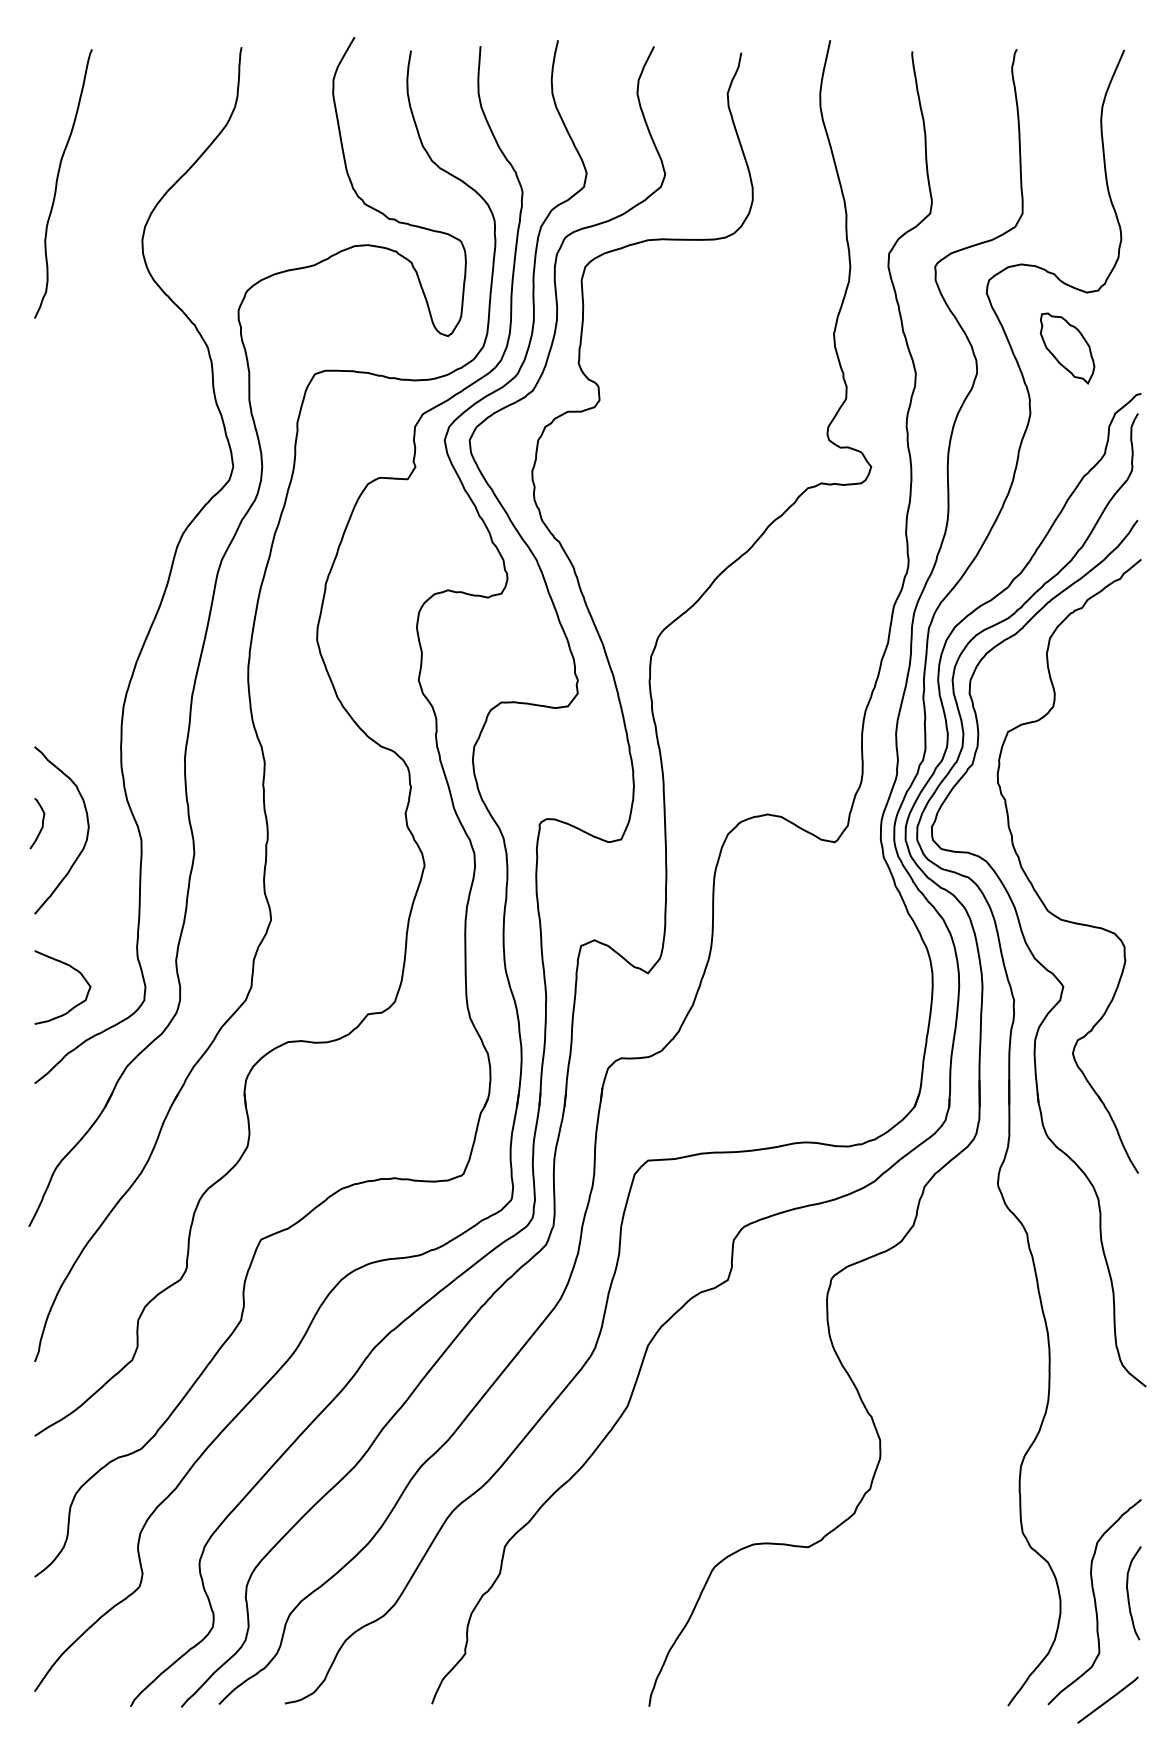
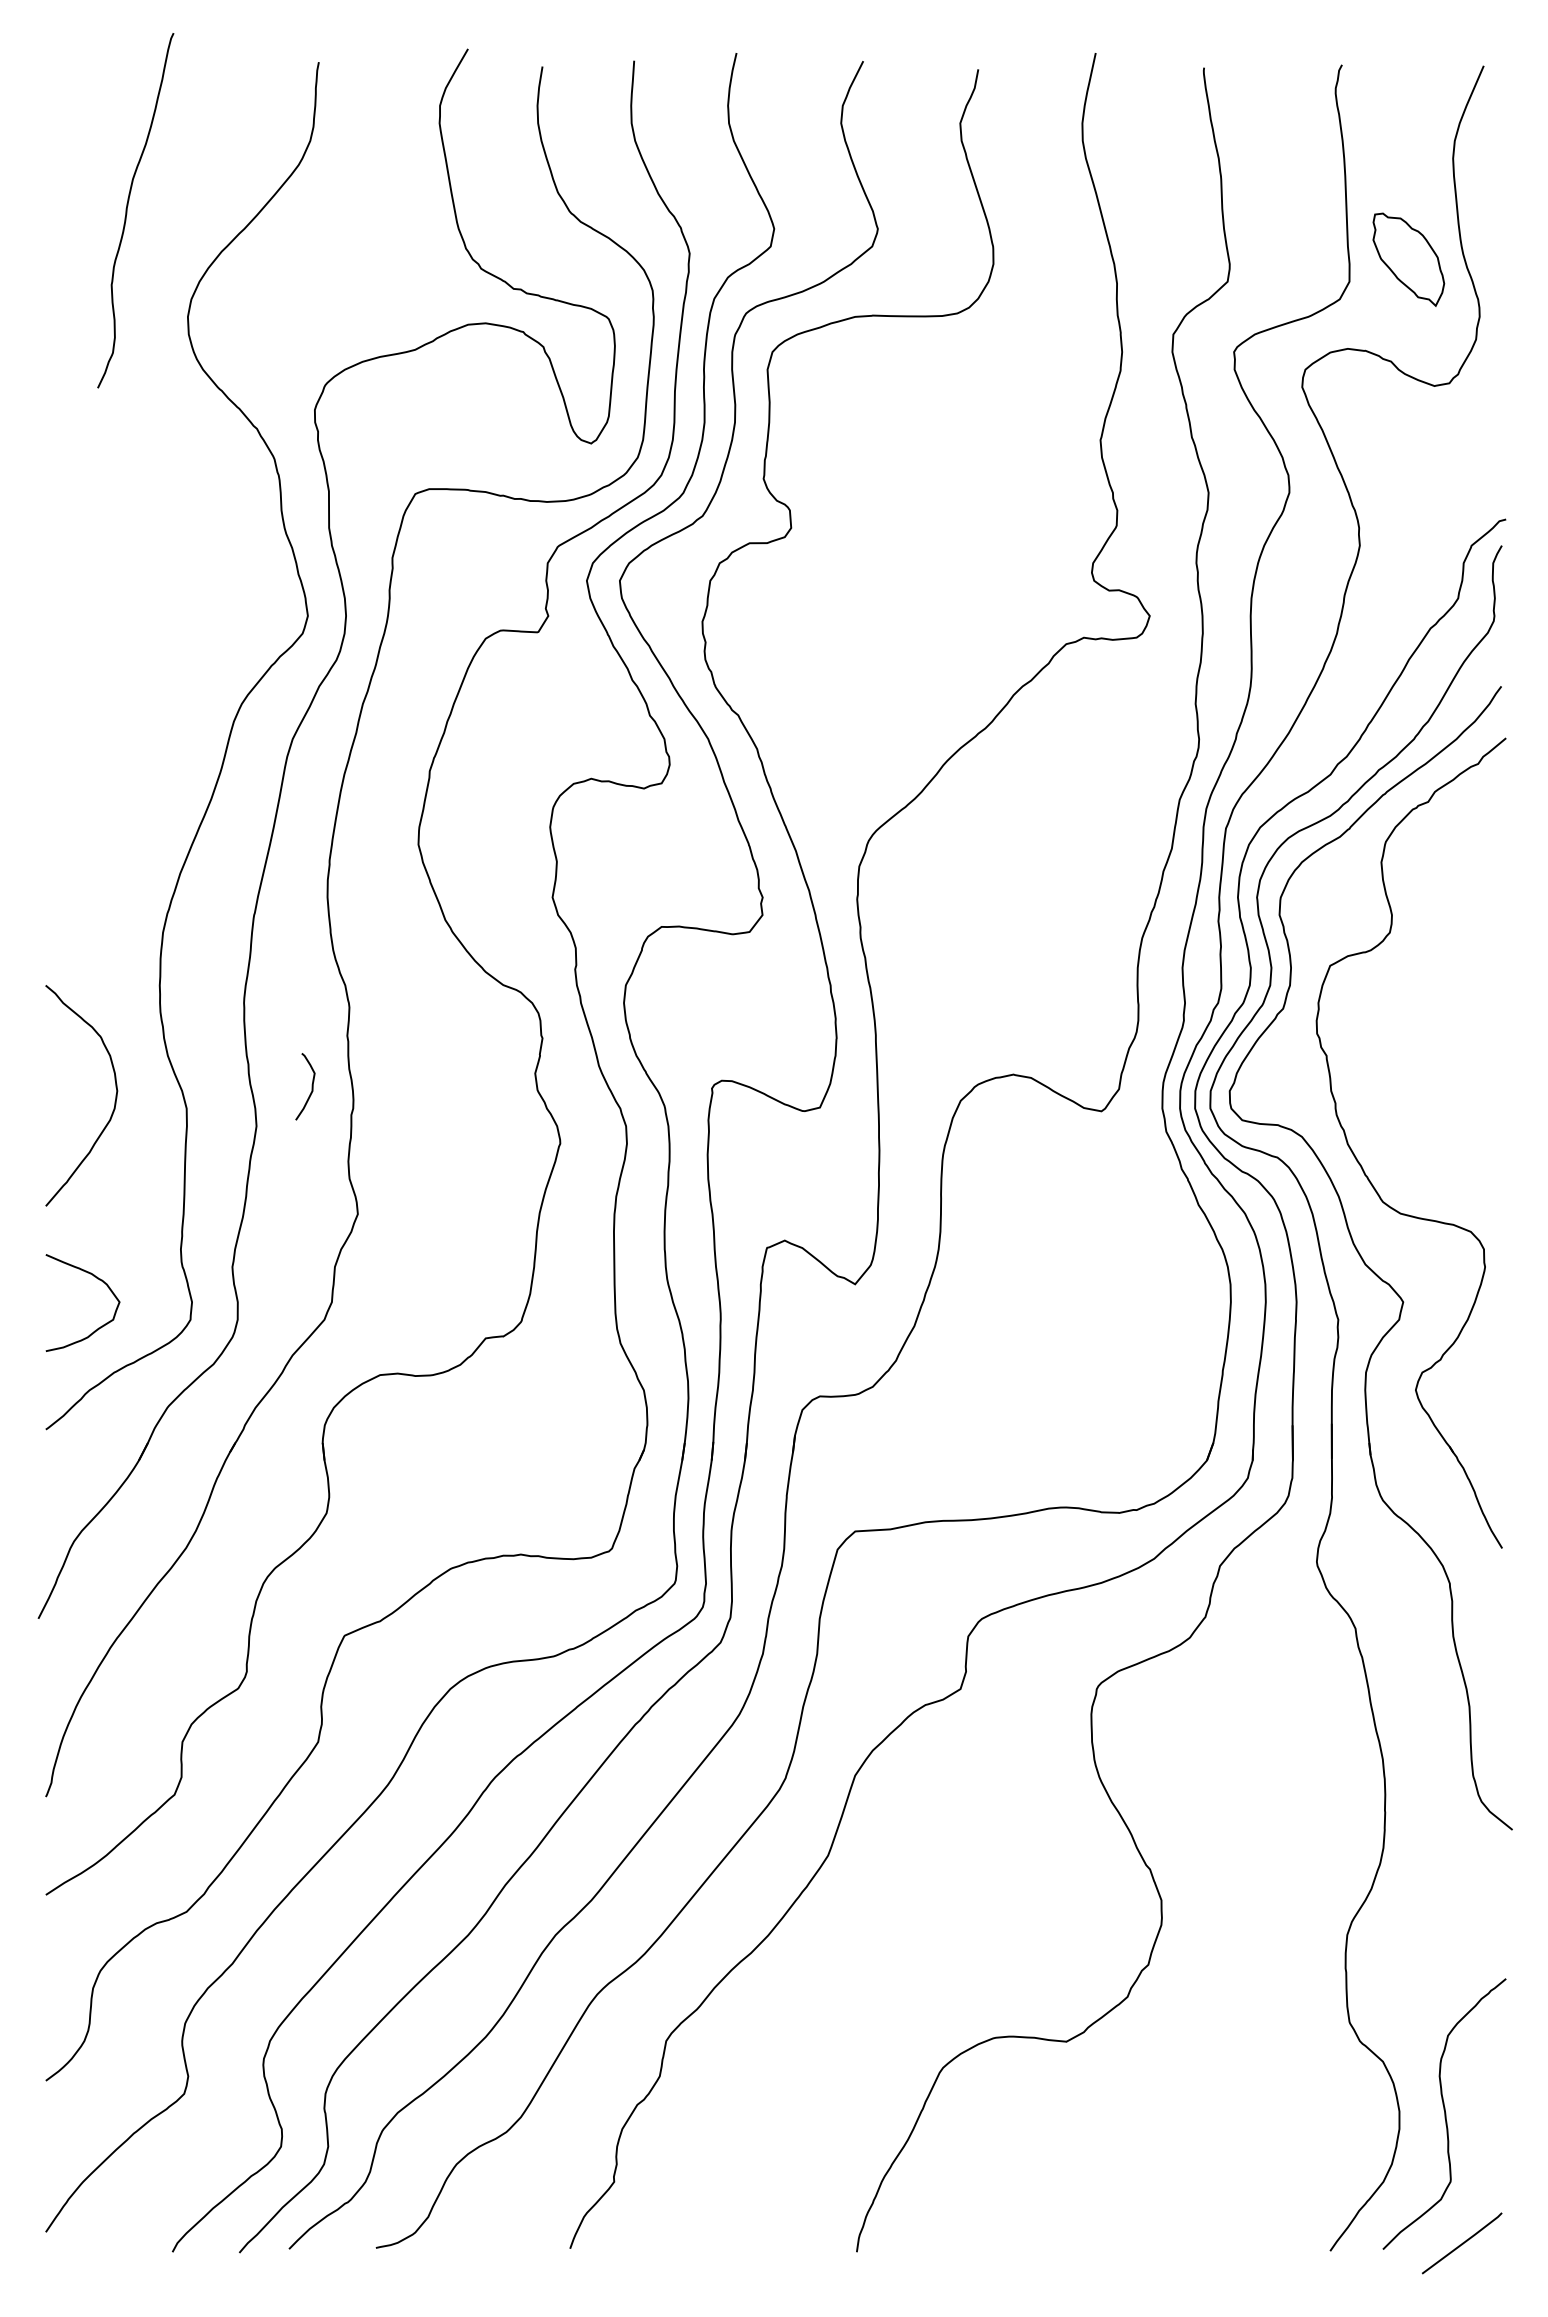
curve: (57, 183) -> (127, 210), moved
part: (1067, 348) -> (1408, 259), moved
curve: (42, 823) -> (311, 1086), moved
curve: (1128, 1593) -> (1489, 2102), removed

